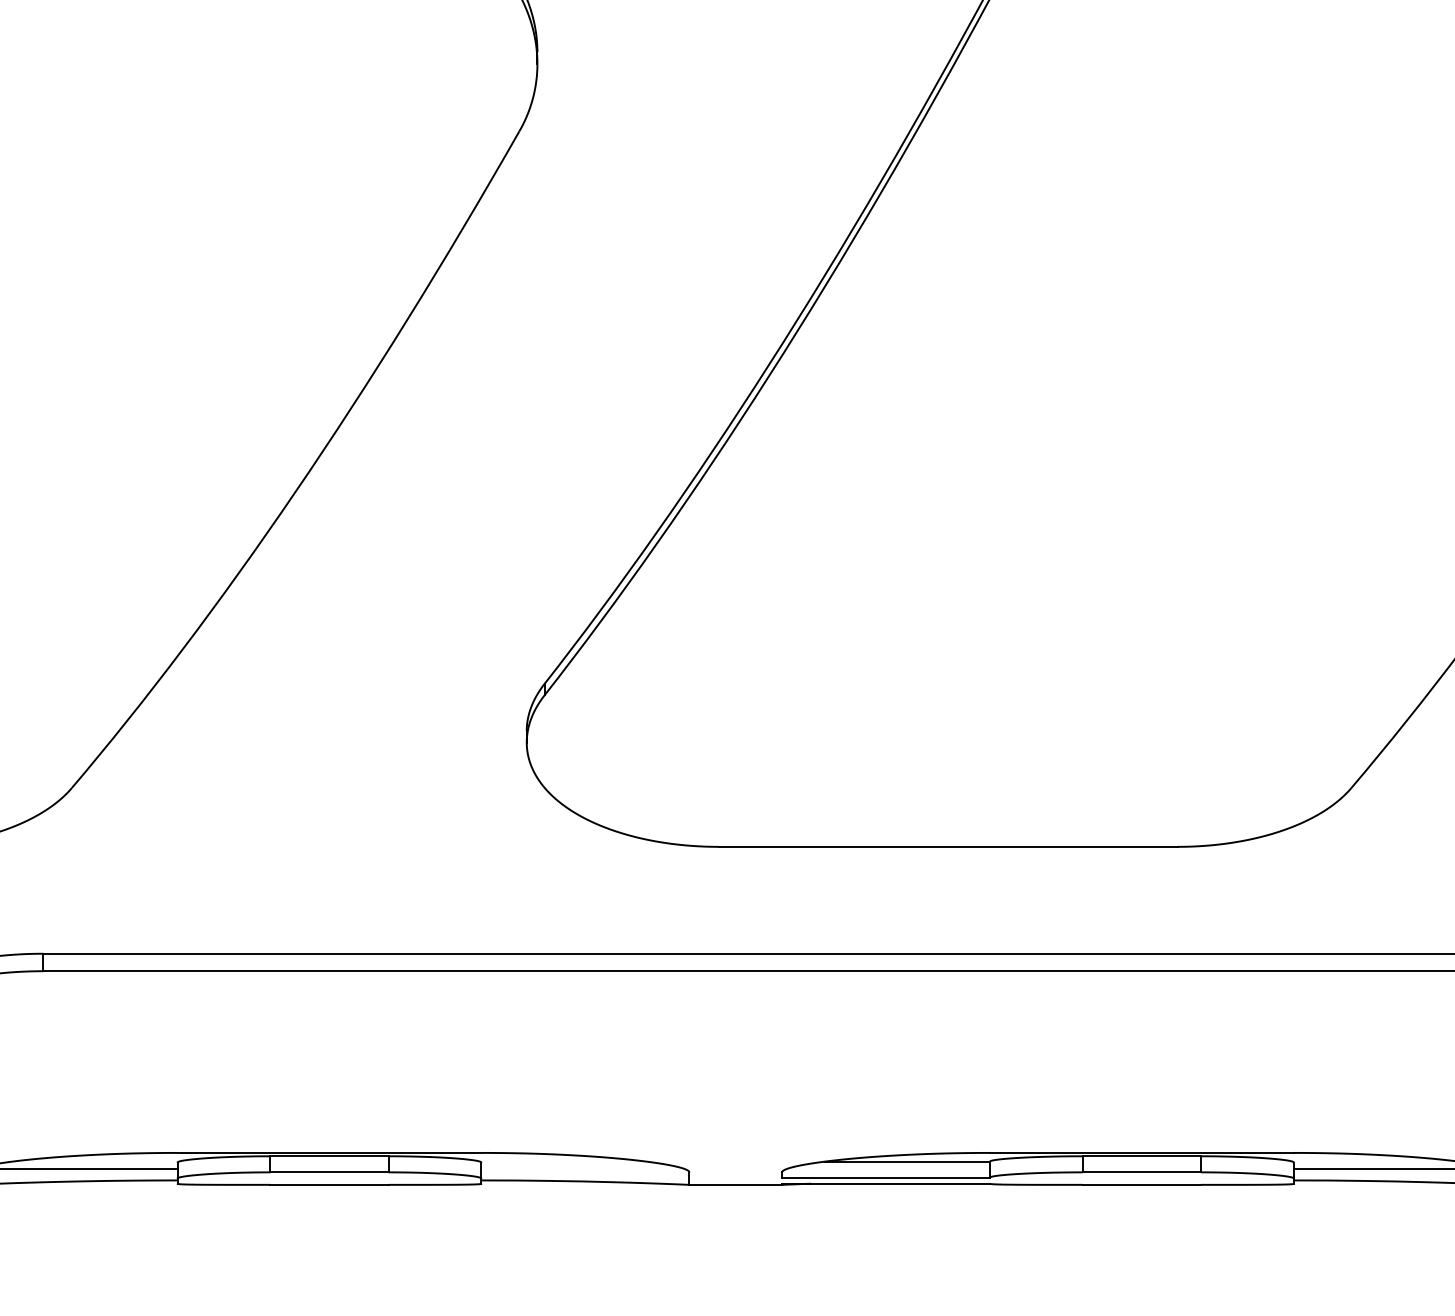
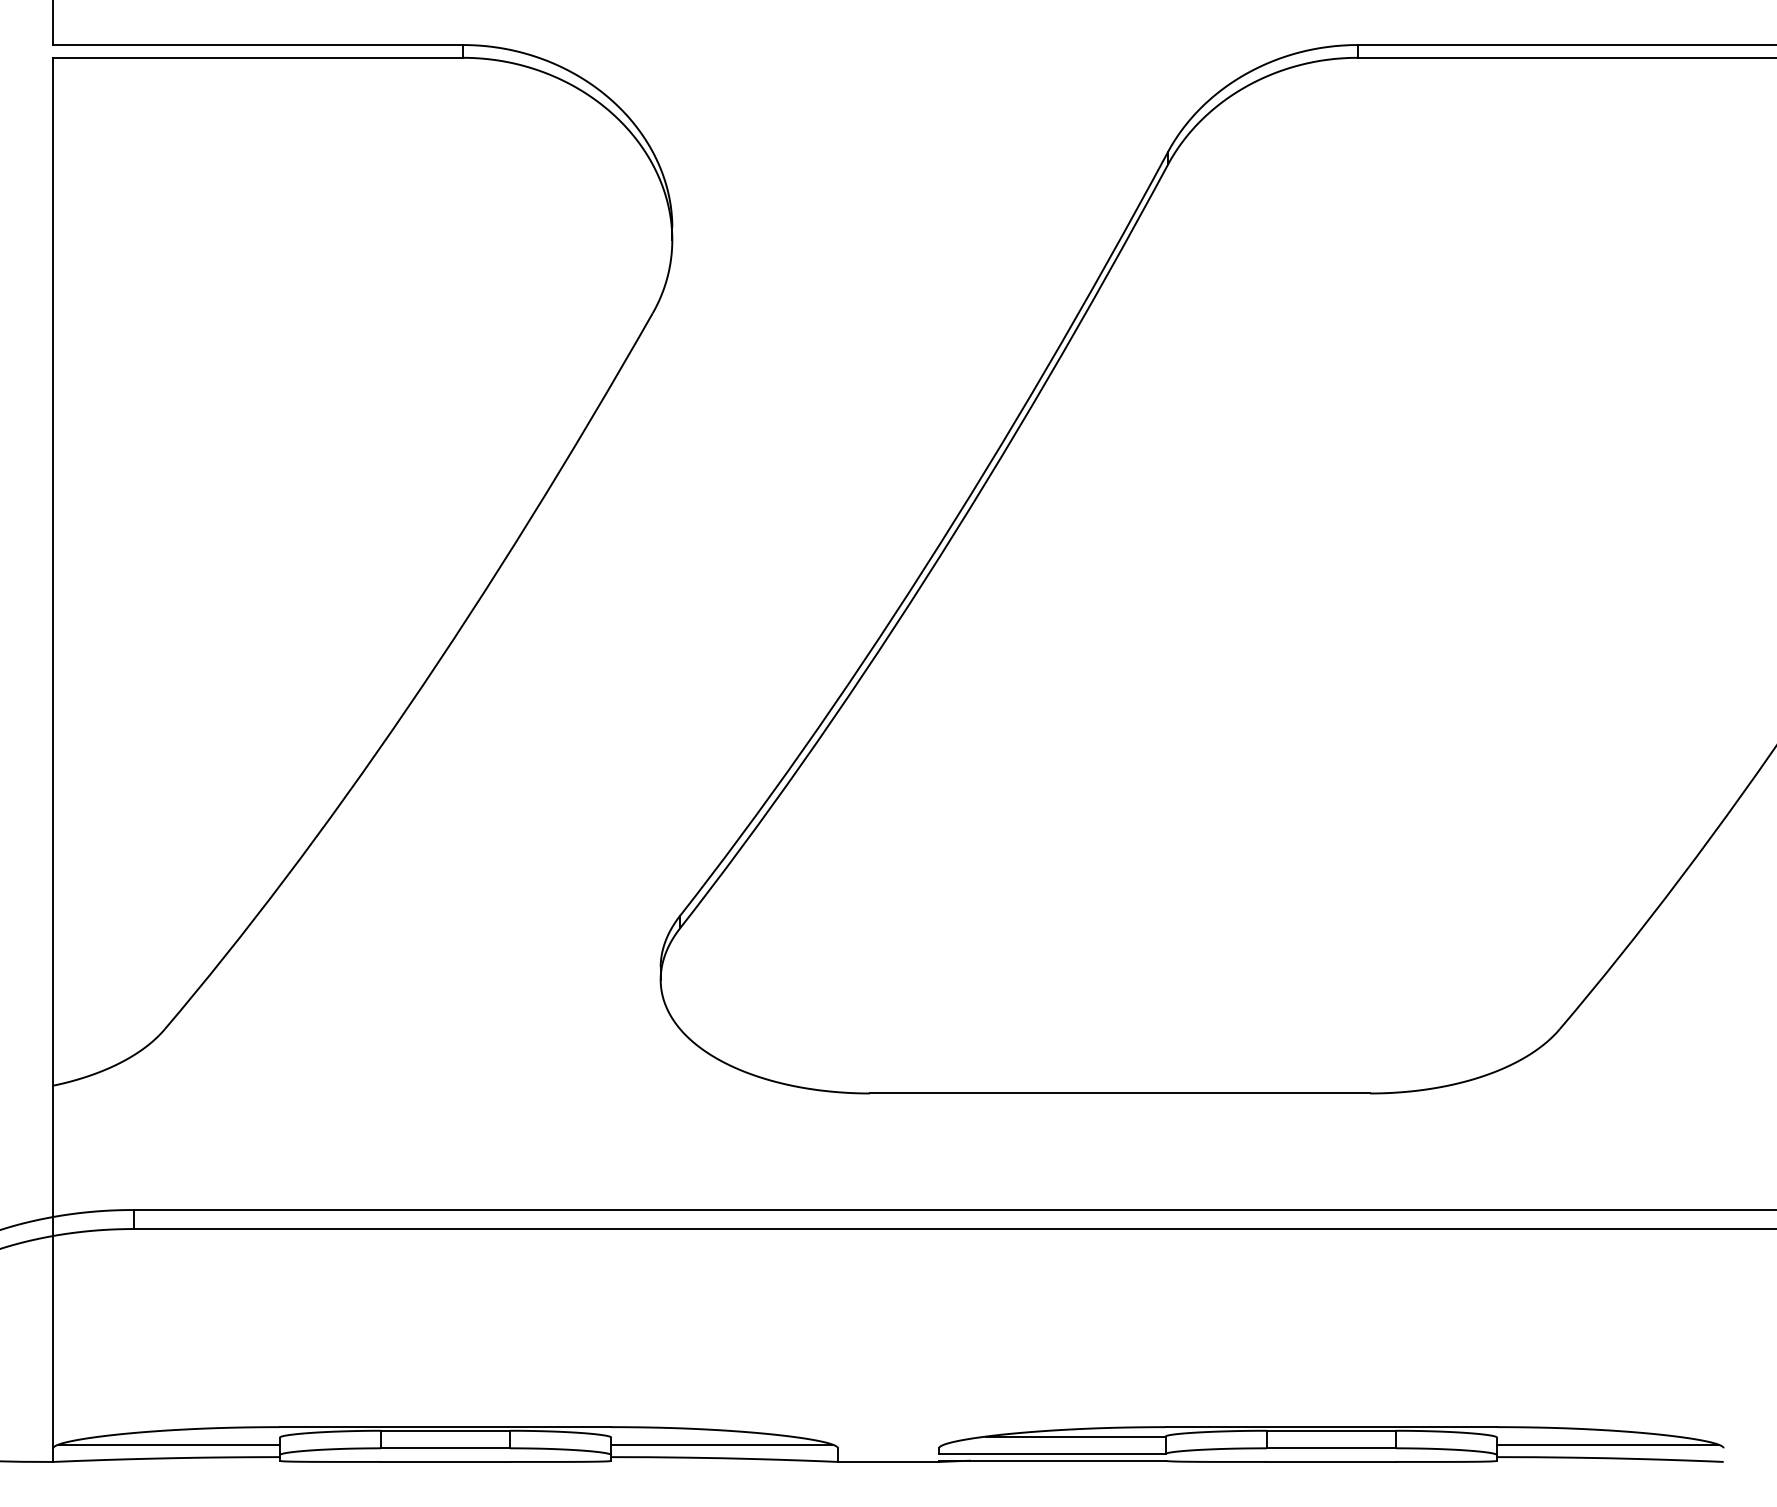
line: (582, 1168) -> (721, 1444), added

